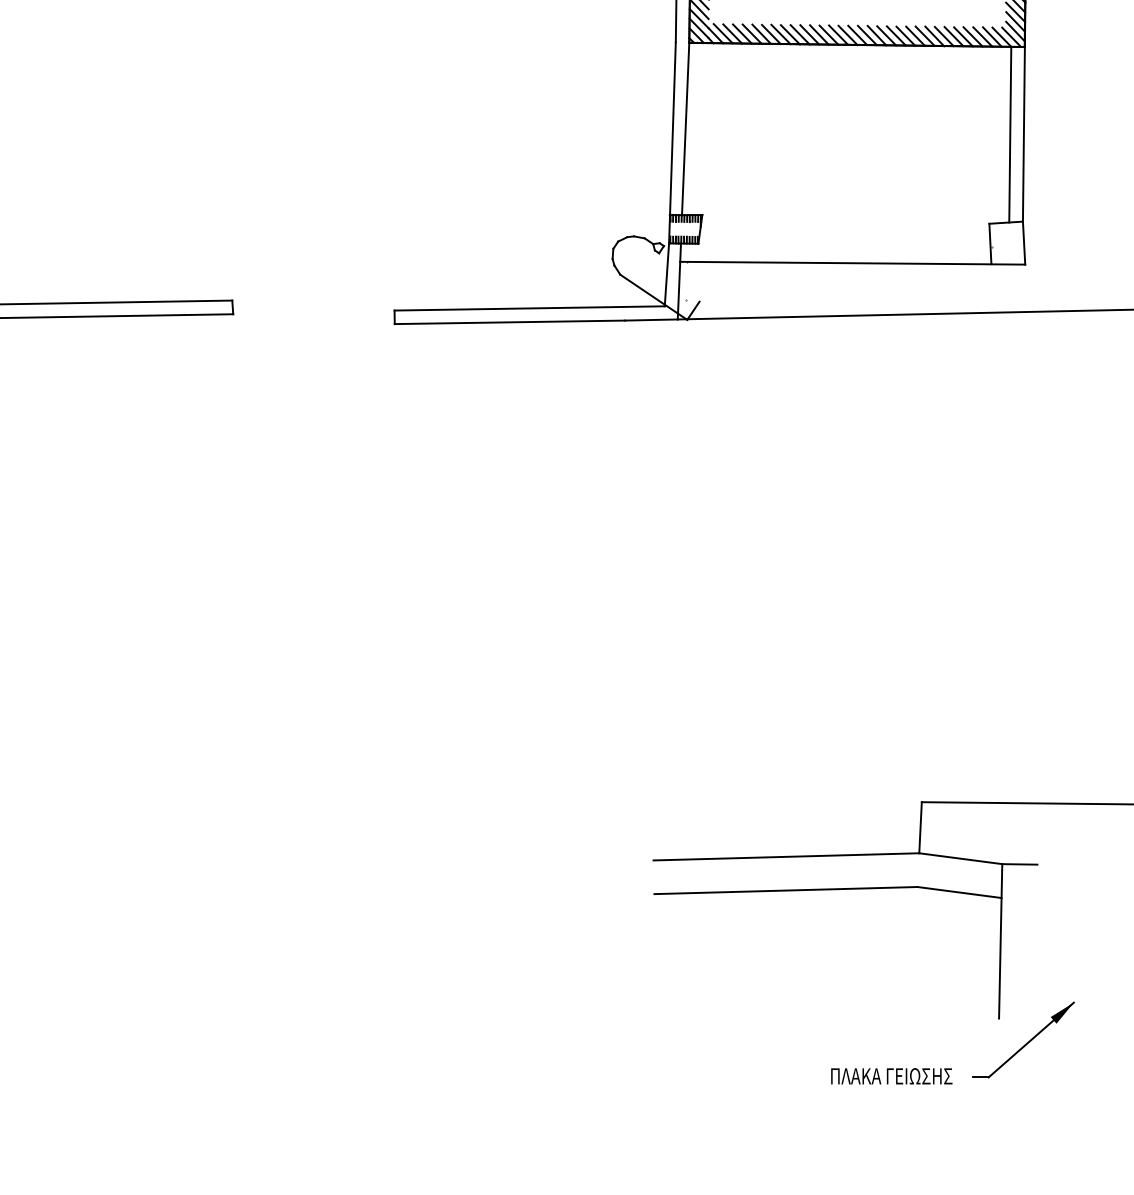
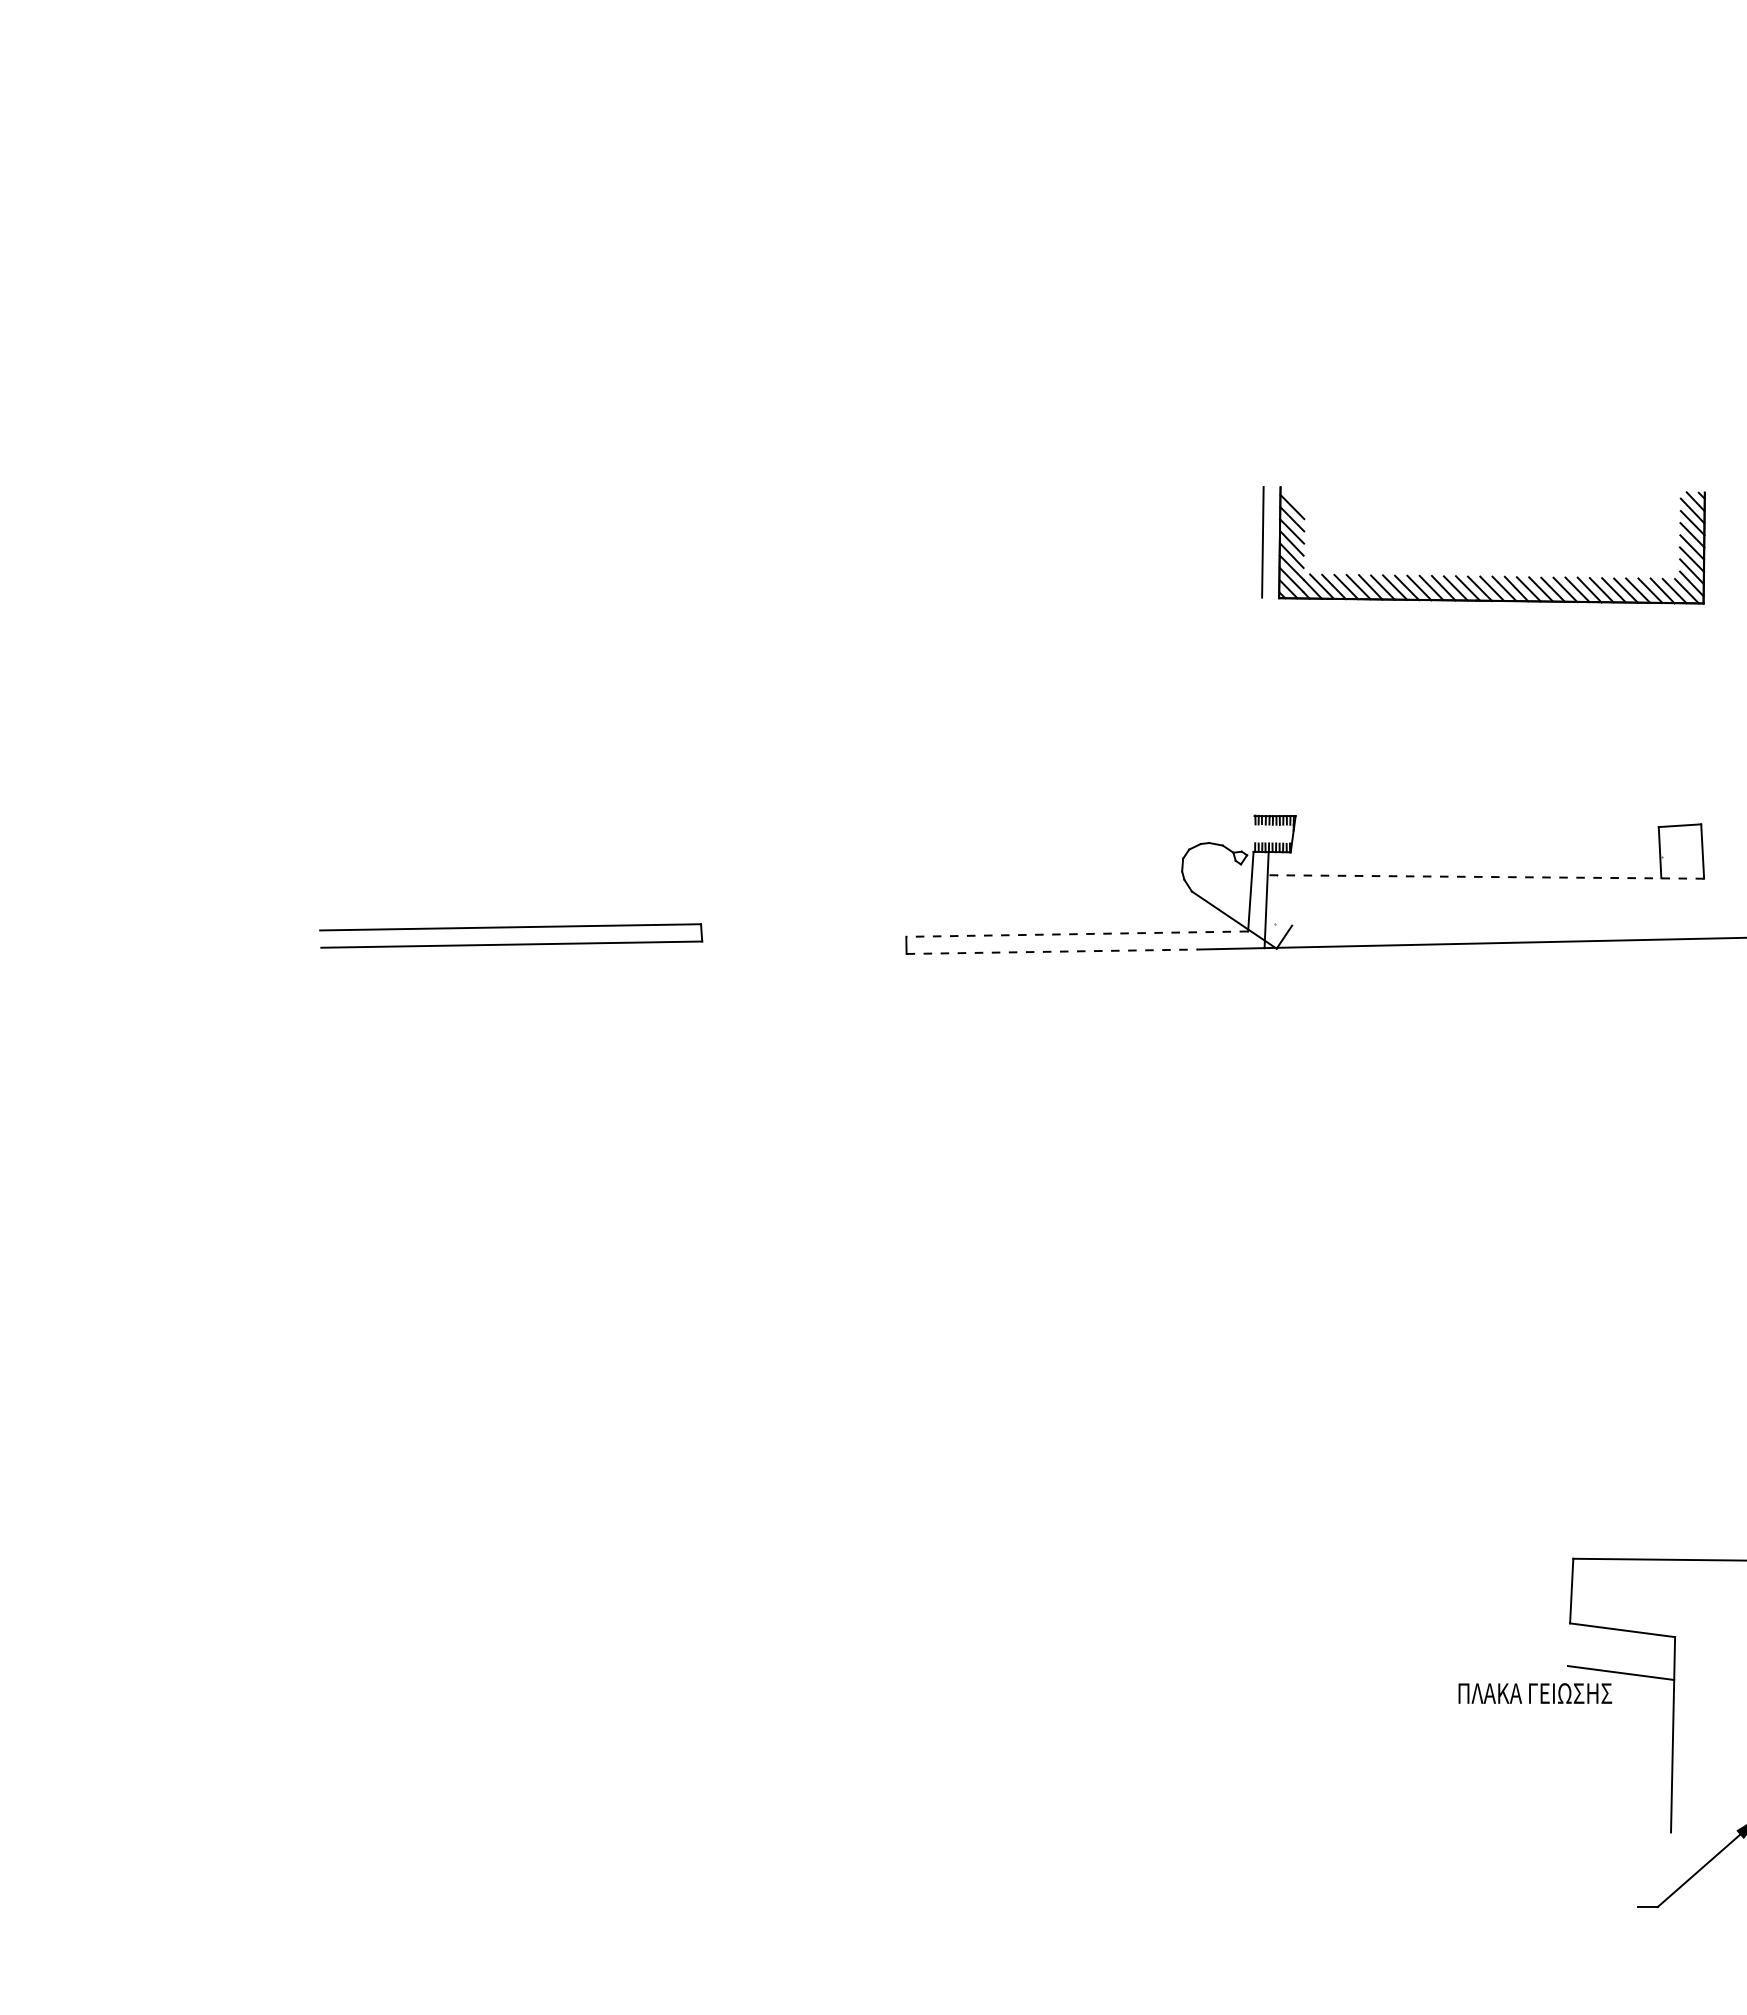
line: (685, 129) -> (1274, 707), removed
line: (1009, 134) -> (1684, 714), removed
line: (1023, 134) -> (1702, 713), removed
line: (672, 142) -> (1257, 724), removed
line: (852, 262) -> (1485, 876), solid -> dashed
line: (529, 308) -> (1077, 934), solid -> dashed
line: (510, 322) -> (1052, 951), solid -> dashed
line: (786, 856) -> (1401, 1627), removed
line: (1019, 864) -> (1697, 1637), removed
line: (786, 890) -> (1401, 1670), removed
text: (891, 1076) -> (1535, 1693), moved

